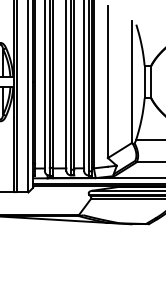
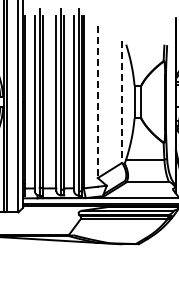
line: (107, 82) -> (97, 102), solid -> dashed
line: (131, 82) -> (121, 102), solid -> dashed

